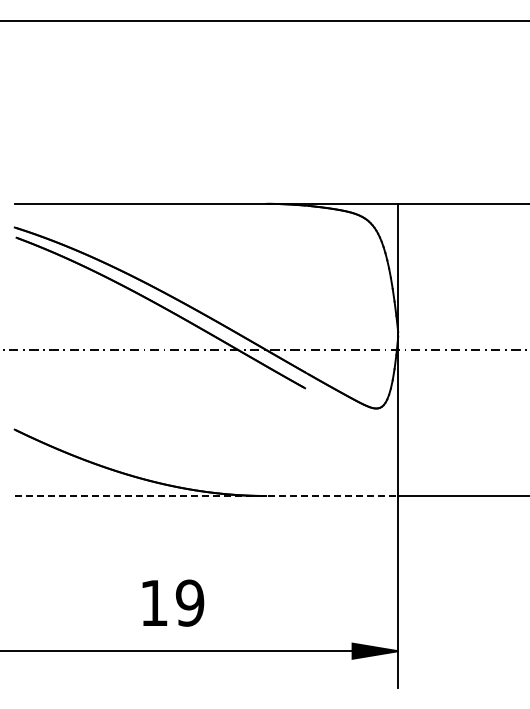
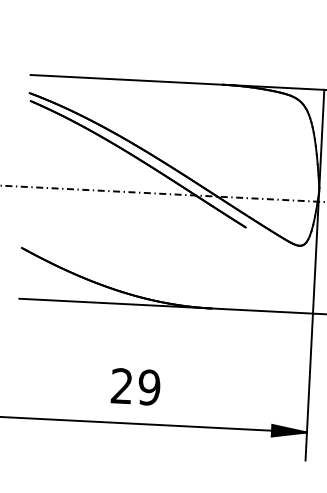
line: (206, 496) -> (166, 306), dashed -> solid
text: (153, 602) -> (121, 385), 19 -> 29

